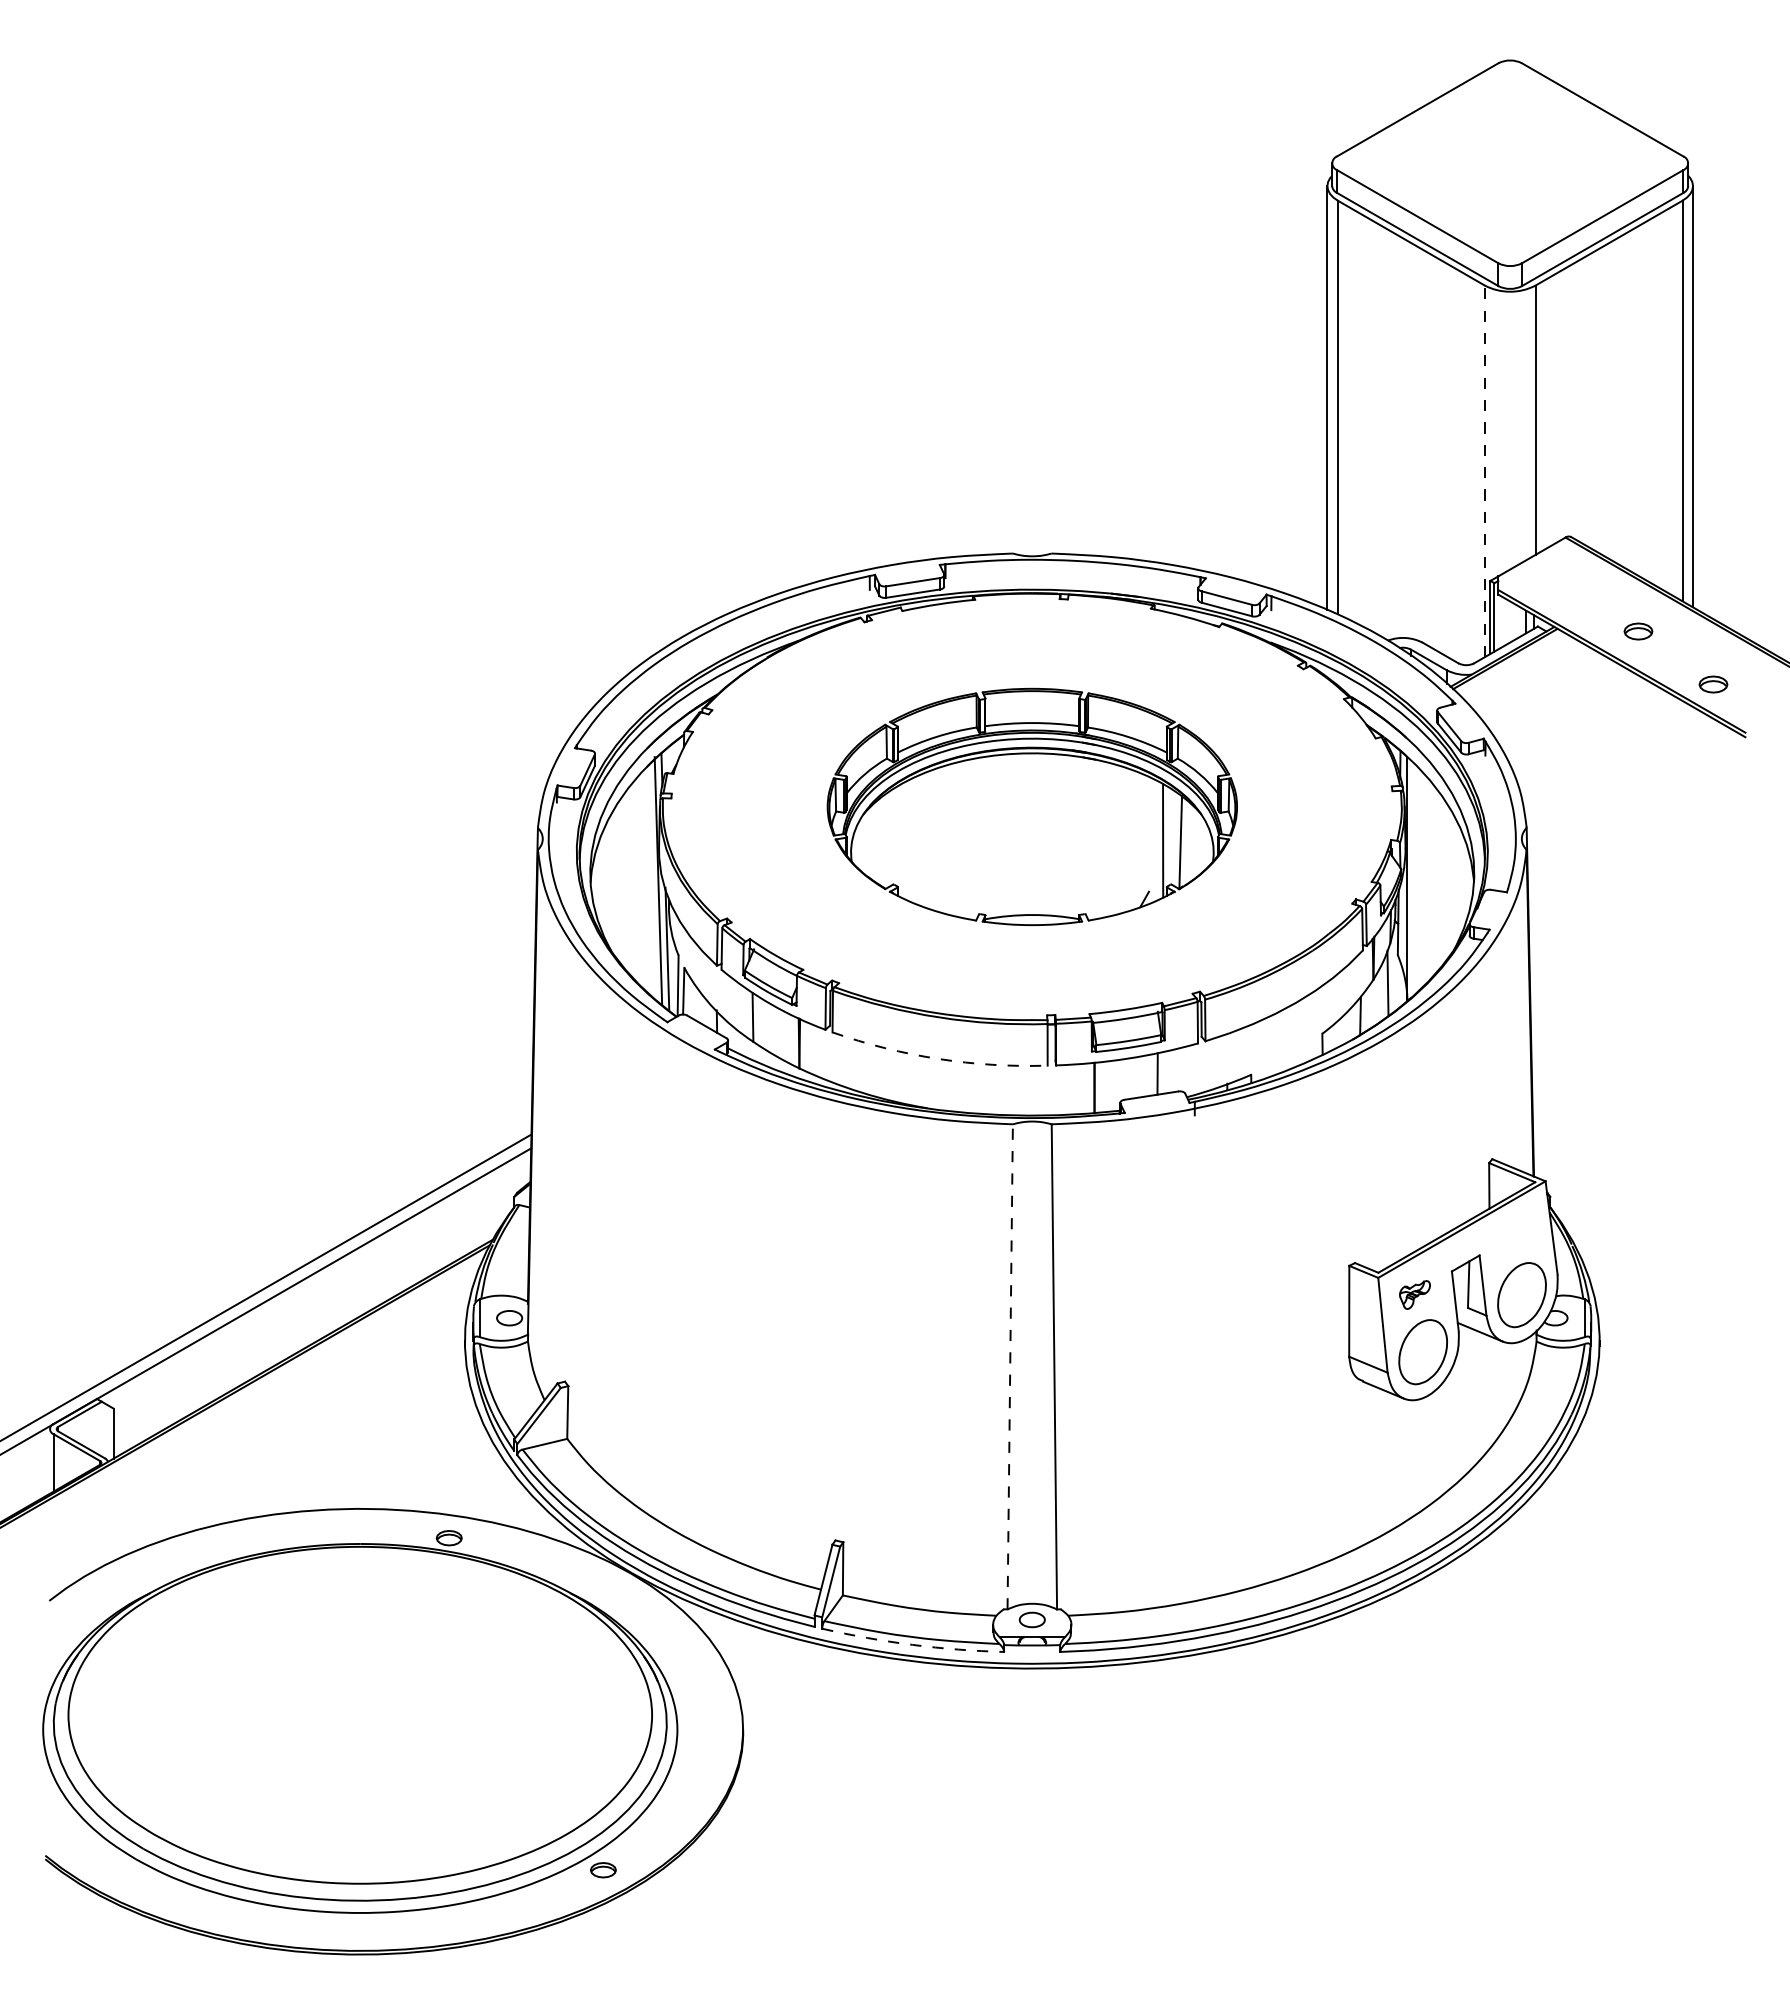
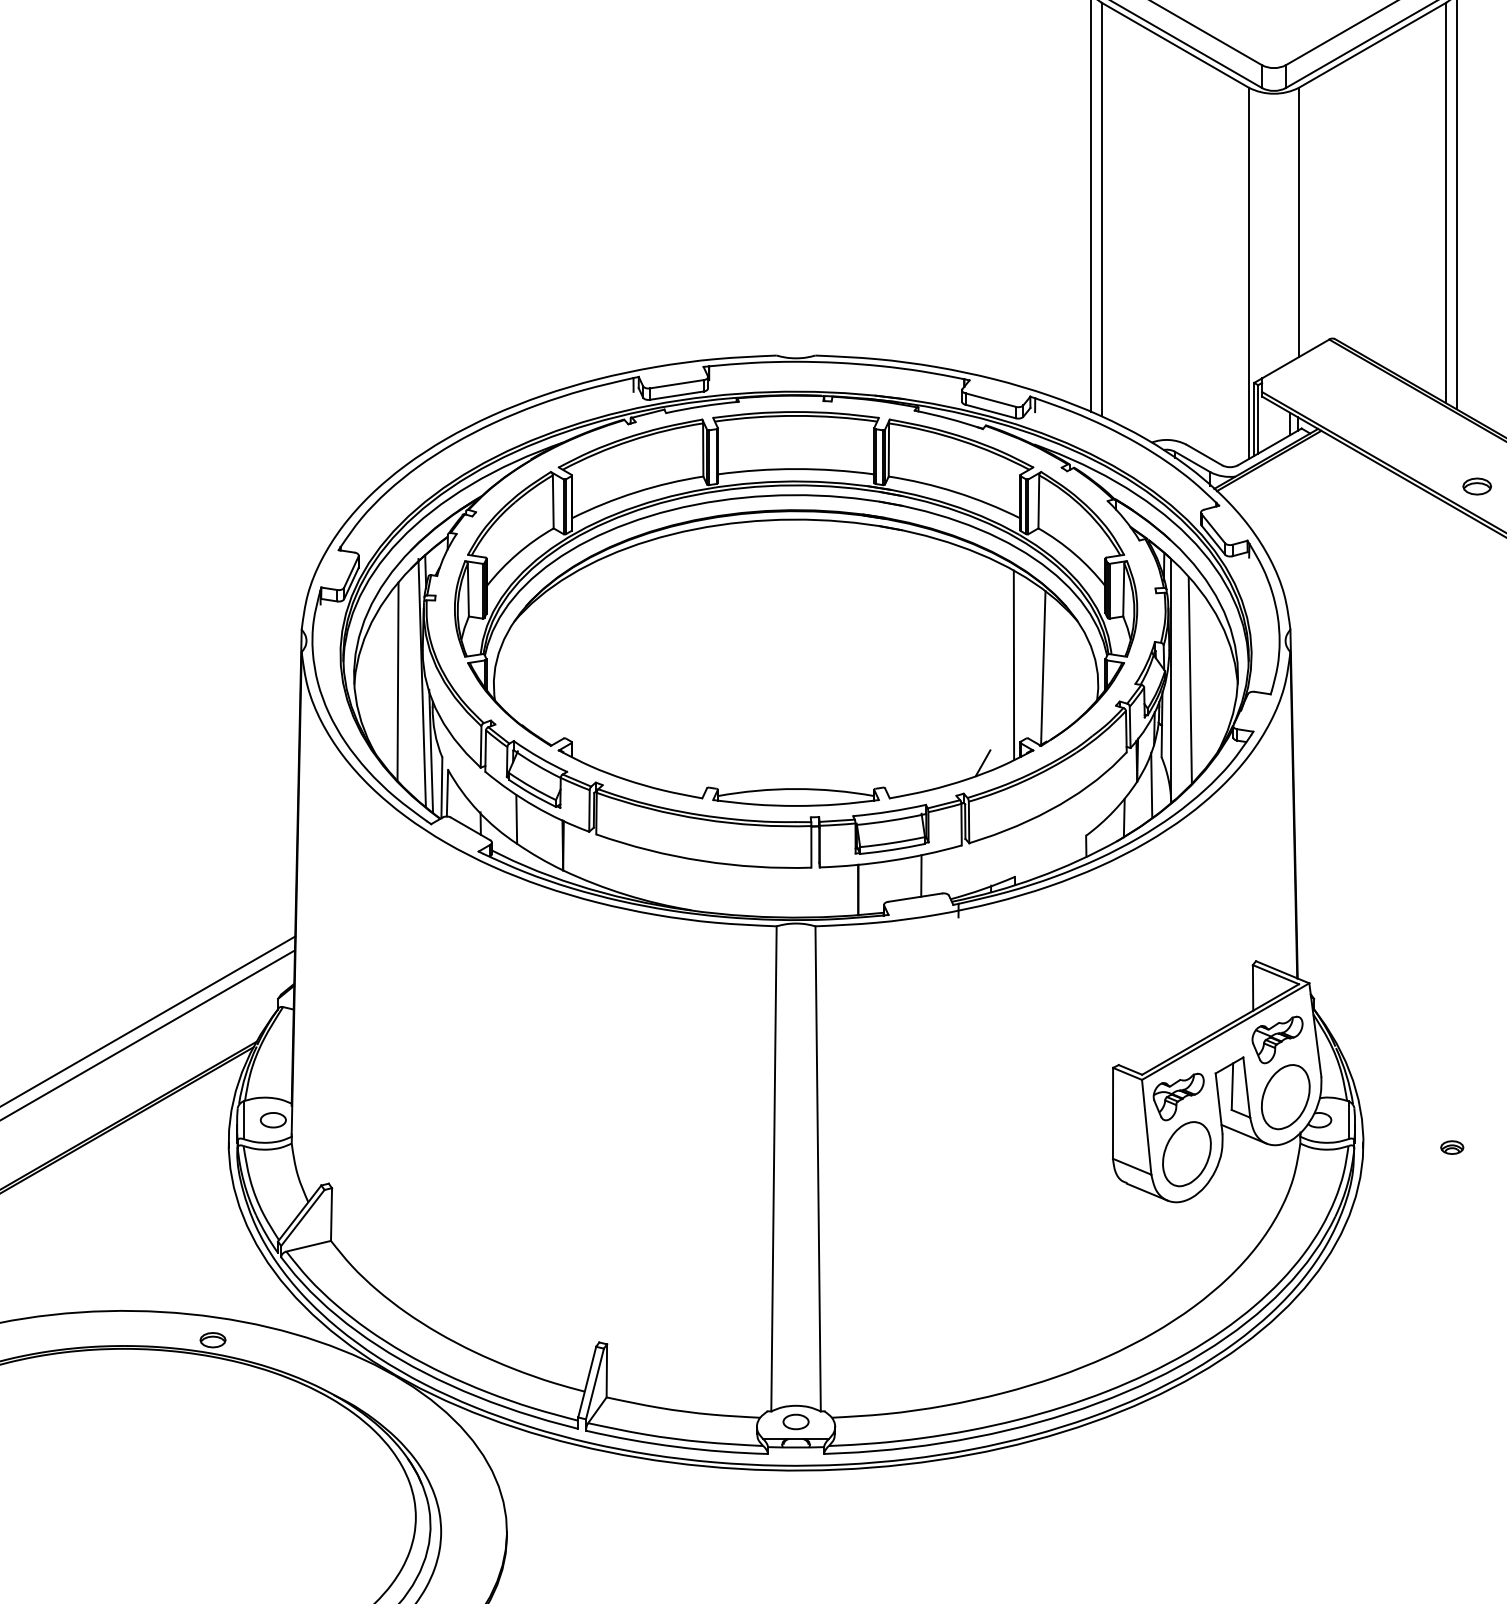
line: (1484, 471) -> (1248, 273), dashed -> solid
part: (1638, 631) -> (1402, 433), removed
part: (1032, 806) -> (796, 608), size x1.67
line: (633, 878) -> (397, 680), added
line: (1426, 878) -> (1190, 680), added
arc: (938, 1058) -> (702, 860), dashed -> solid
part: (1513, 1237) -> (1277, 1039), added
part: (1414, 1294) -> (1178, 1096), size x1.67
part: (1688, 1345) -> (1452, 1147), added
line: (1010, 1366) -> (774, 1168), dashed -> solid
arc: (912, 1644) -> (676, 1446), dashed -> solid

